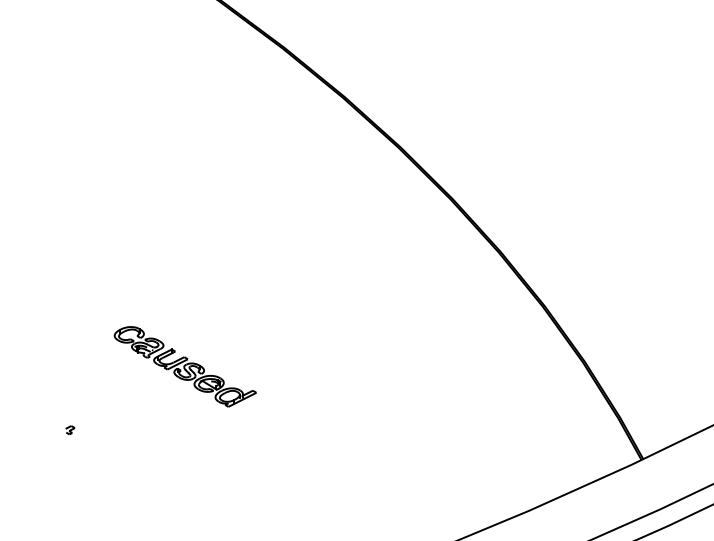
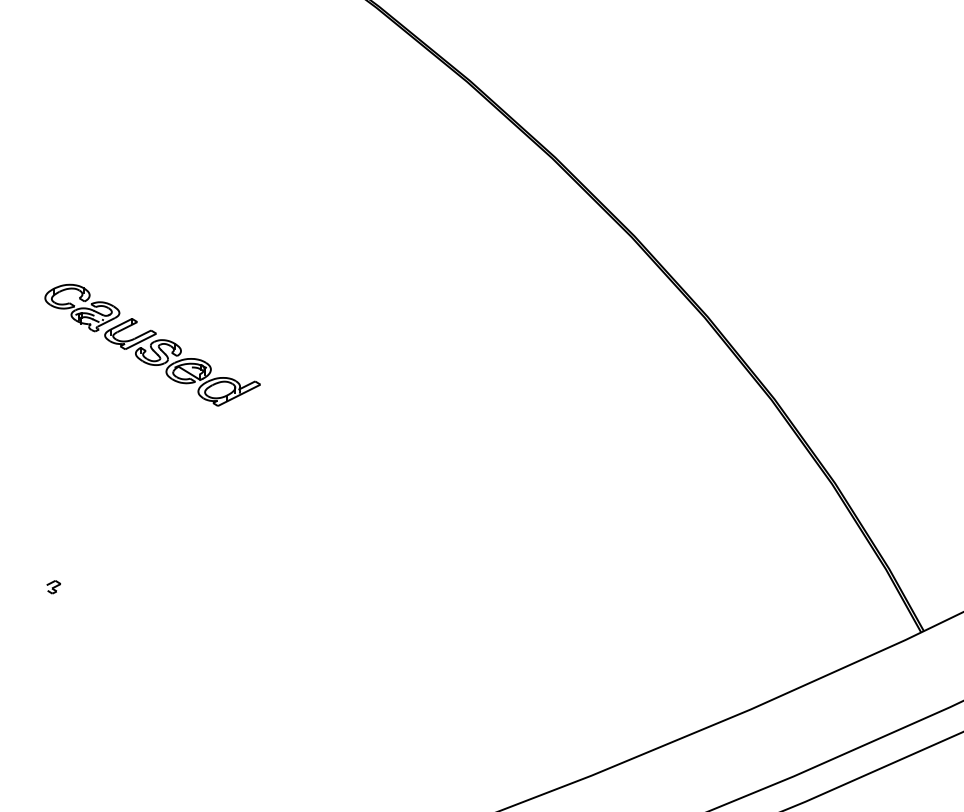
part: (184, 366) -> (151, 344), moved

